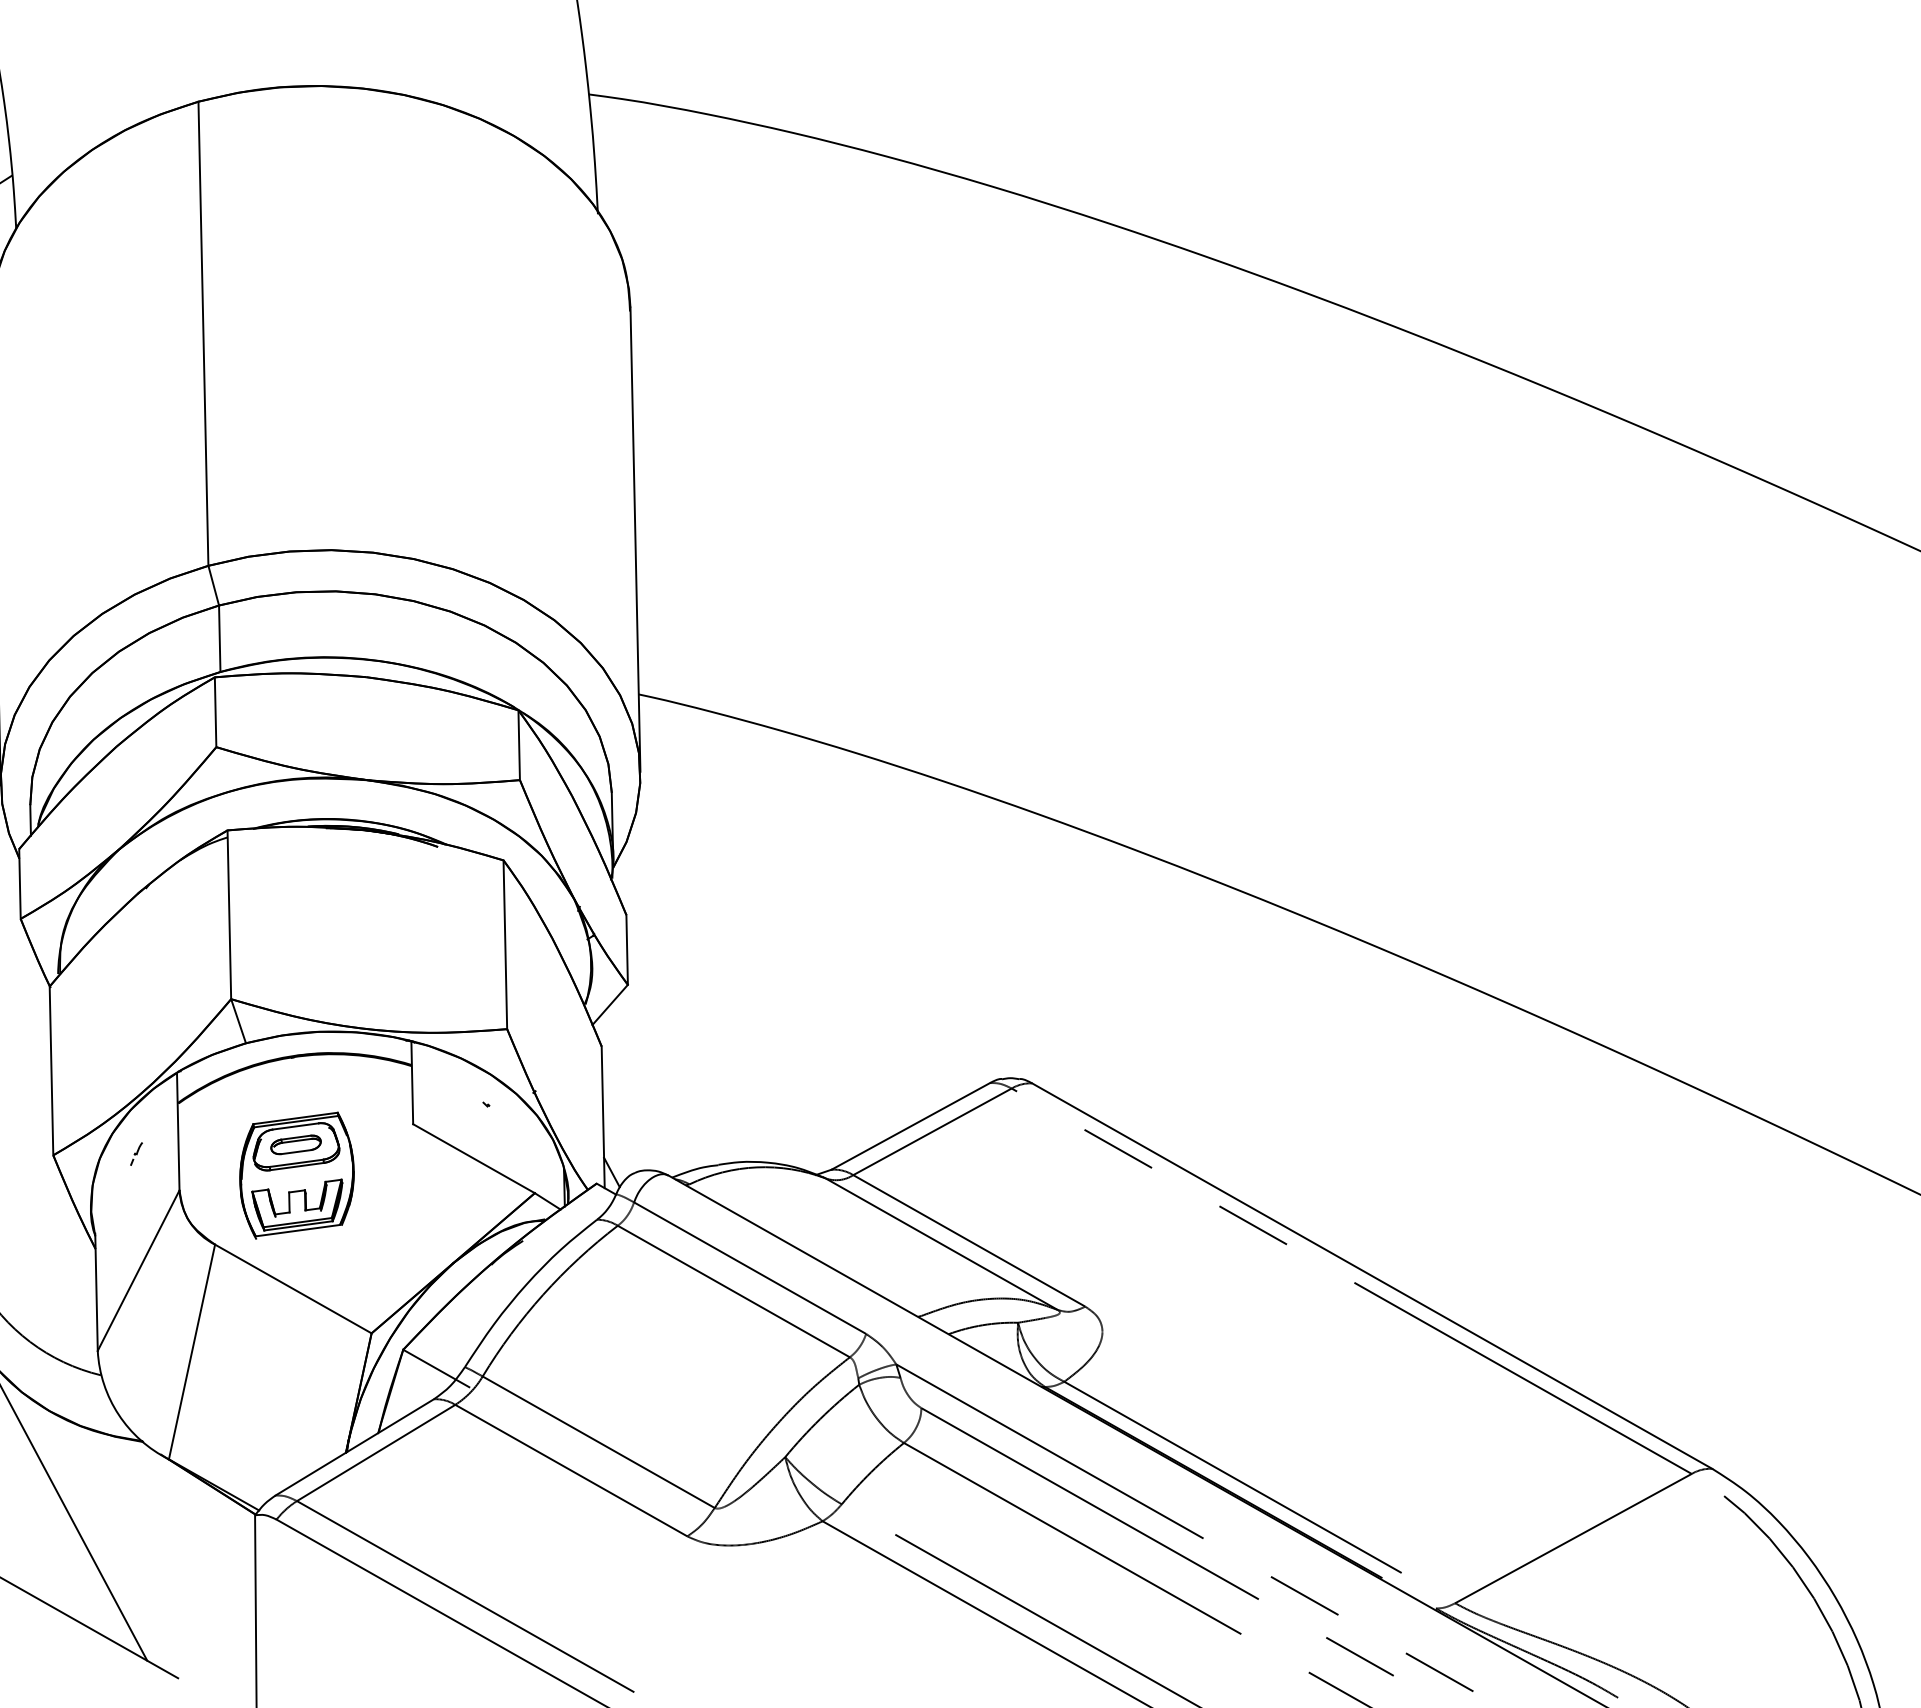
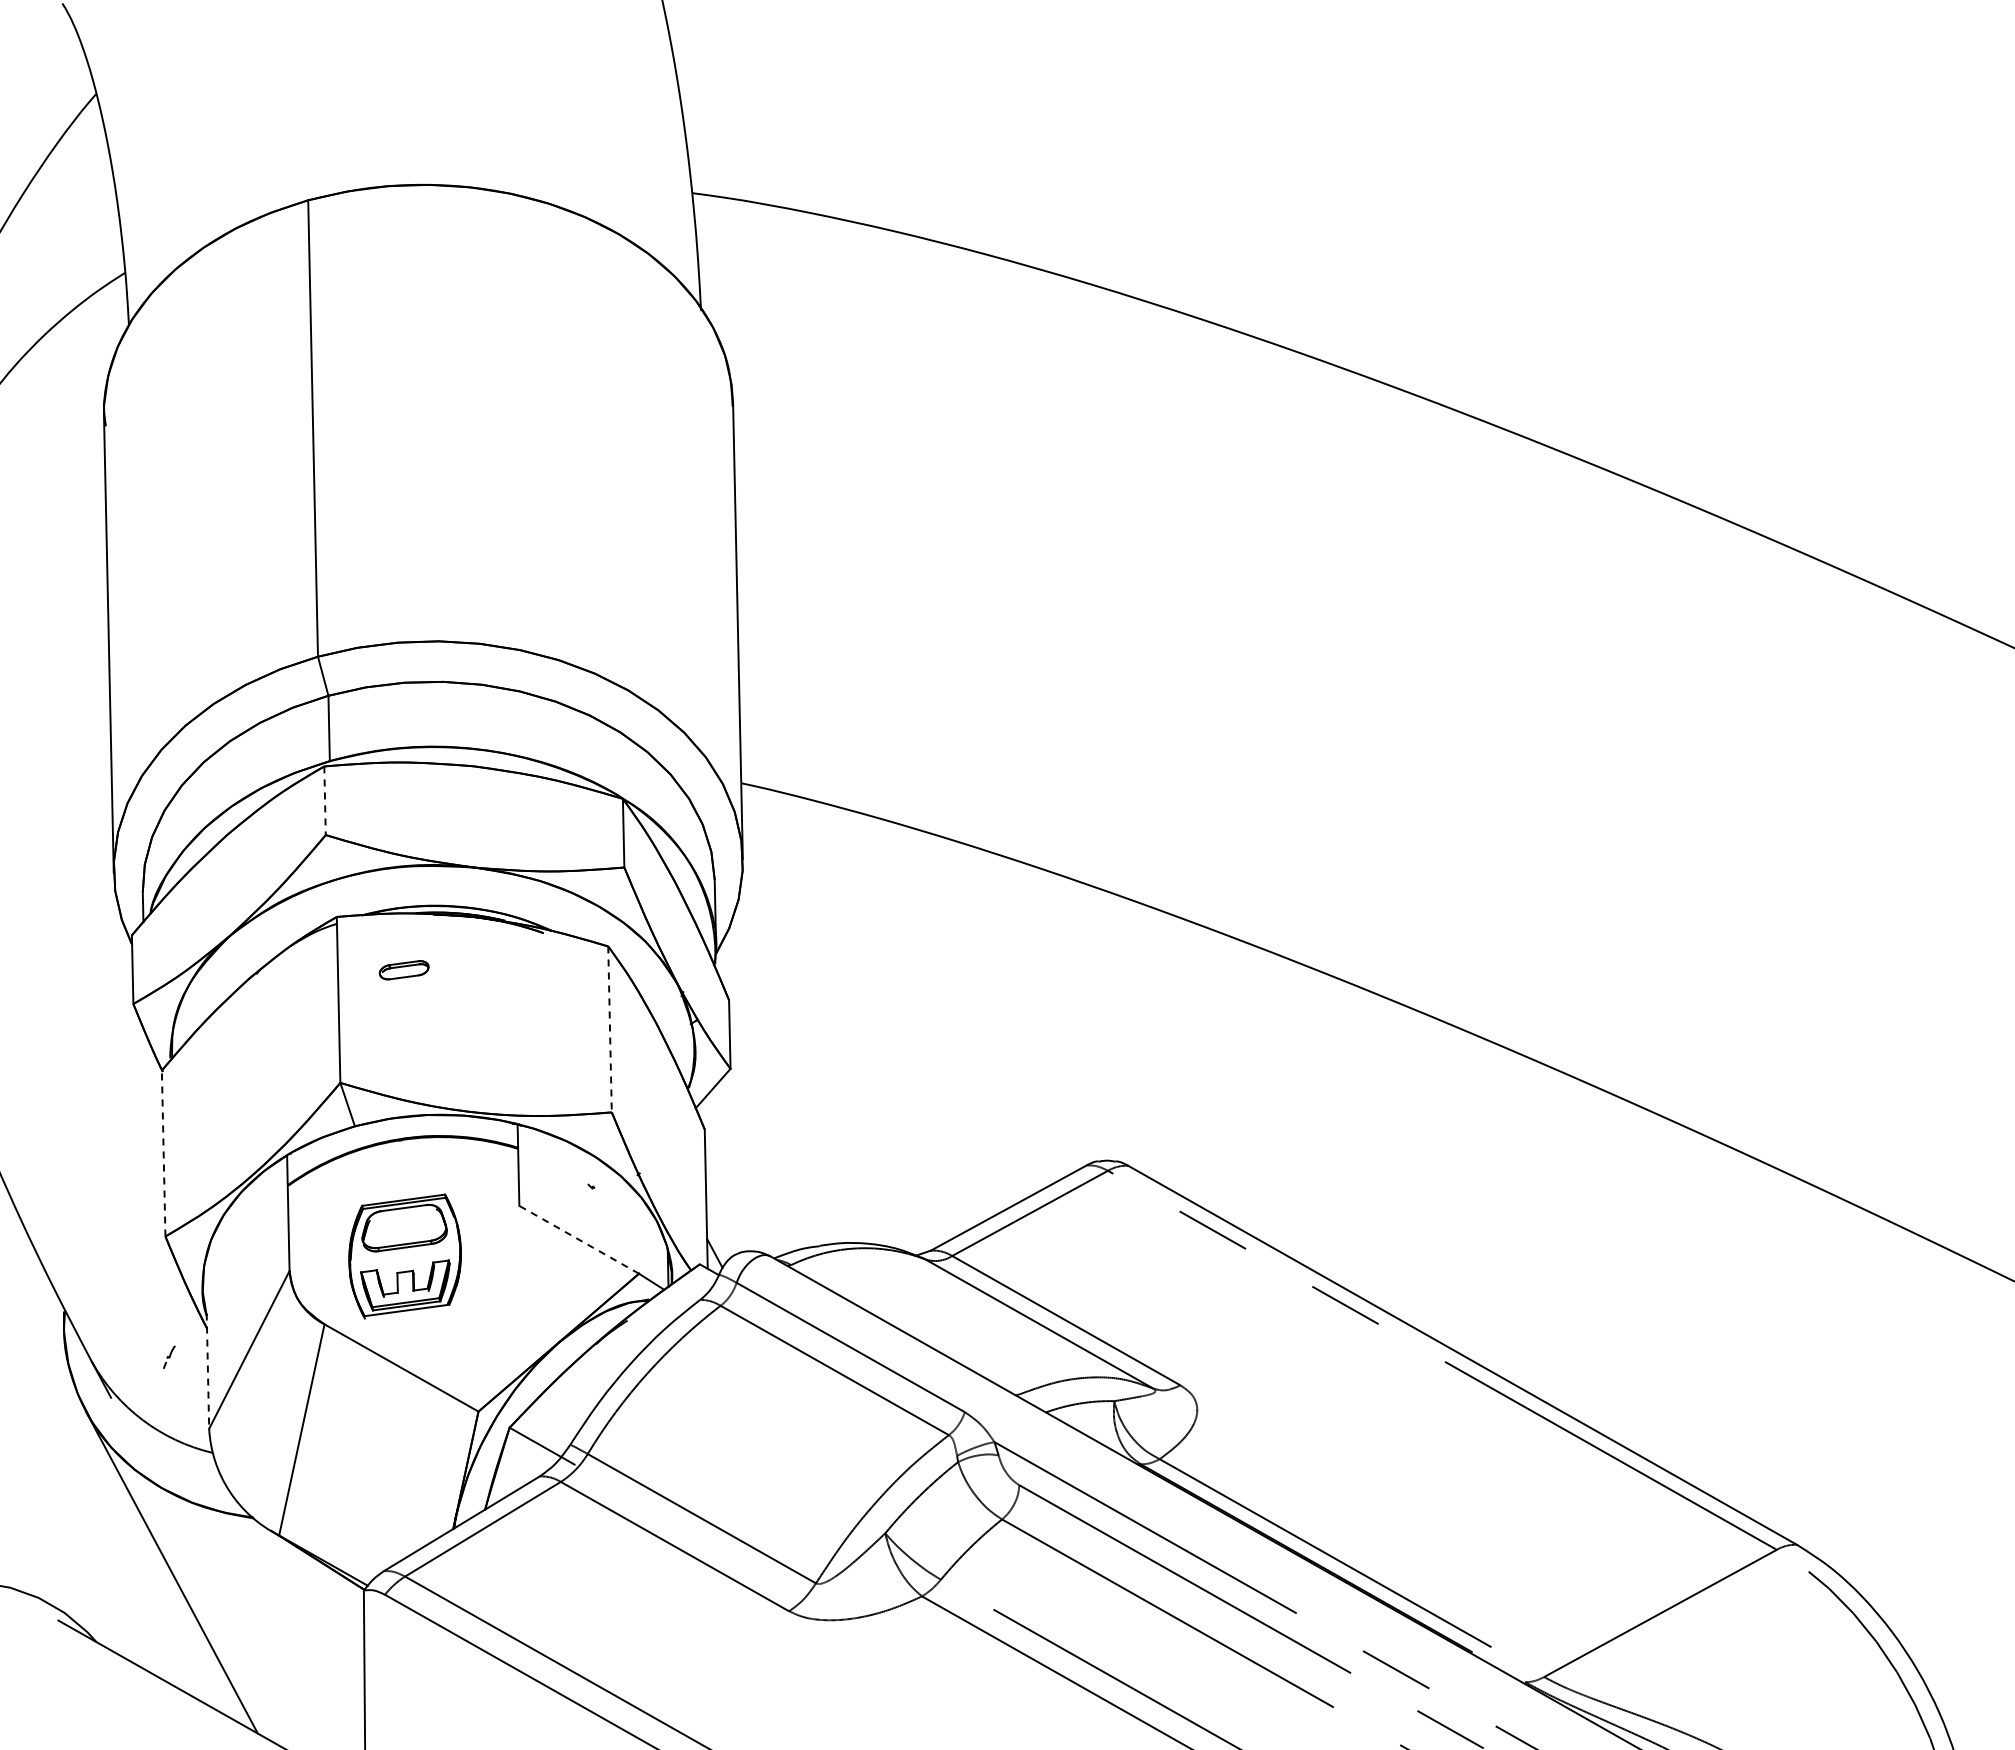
line: (216, 713) -> (325, 801), solid -> dashed
line: (505, 944) -> (610, 1029), solid -> dashed
line: (51, 1070) -> (163, 1153), solid -> dashed
part: (295, 1145) -> (403, 970), moved
part: (136, 1153) -> (169, 1356), moved
line: (474, 1158) -> (579, 1239), solid -> dashed
line: (96, 1292) -> (207, 1371), solid -> dashed

